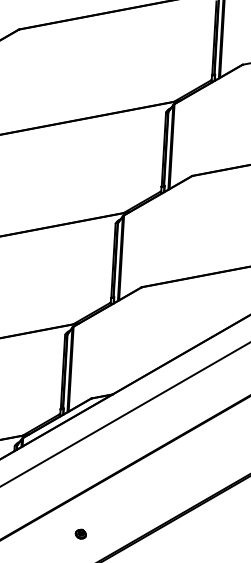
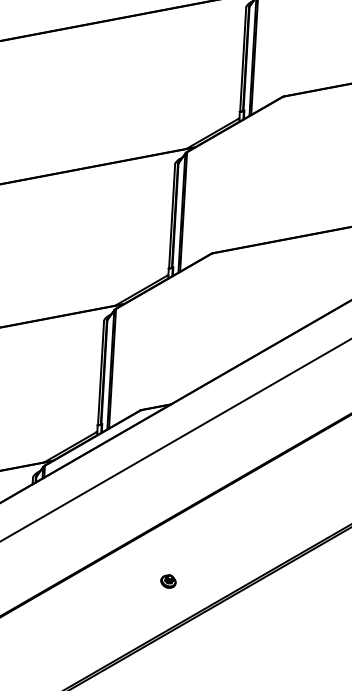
part: (80, 533) -> (167, 580), moved

